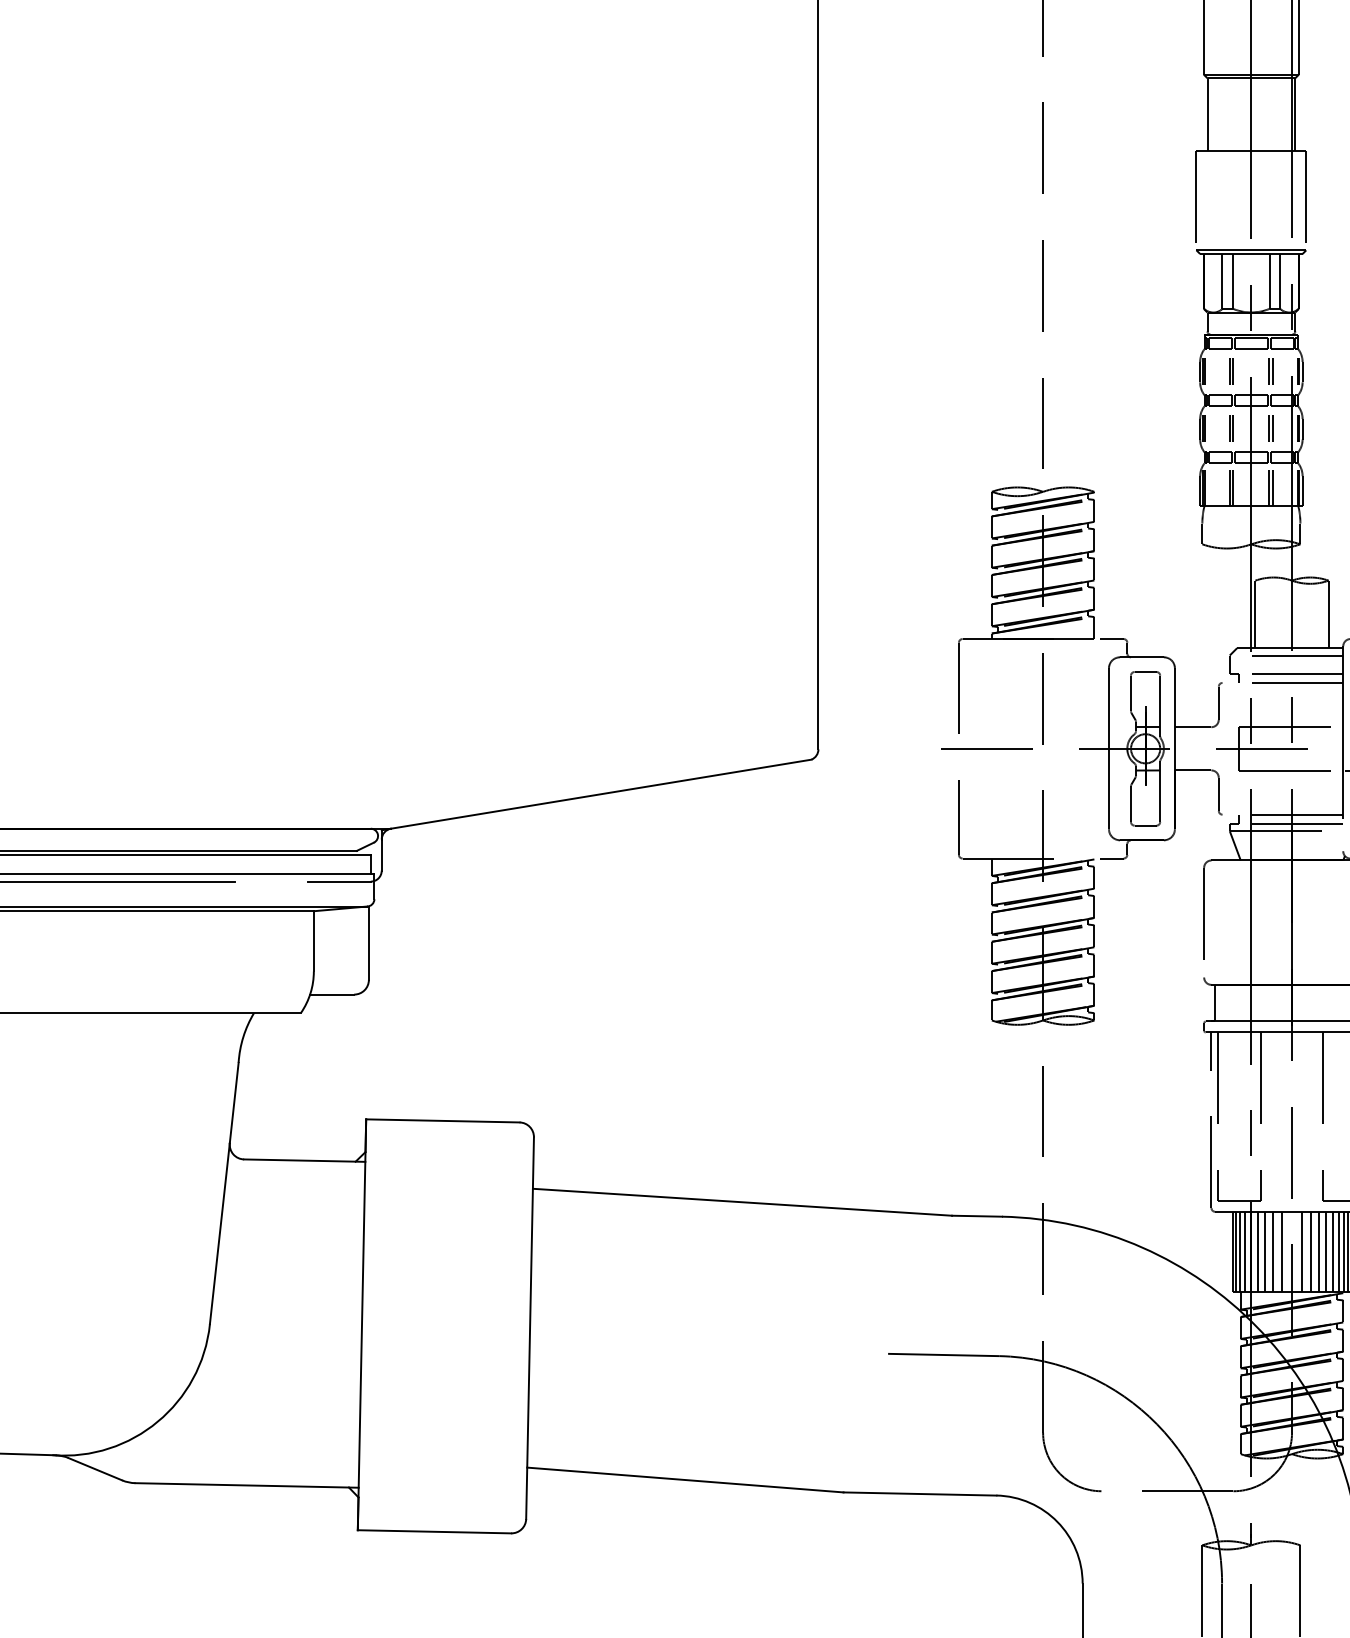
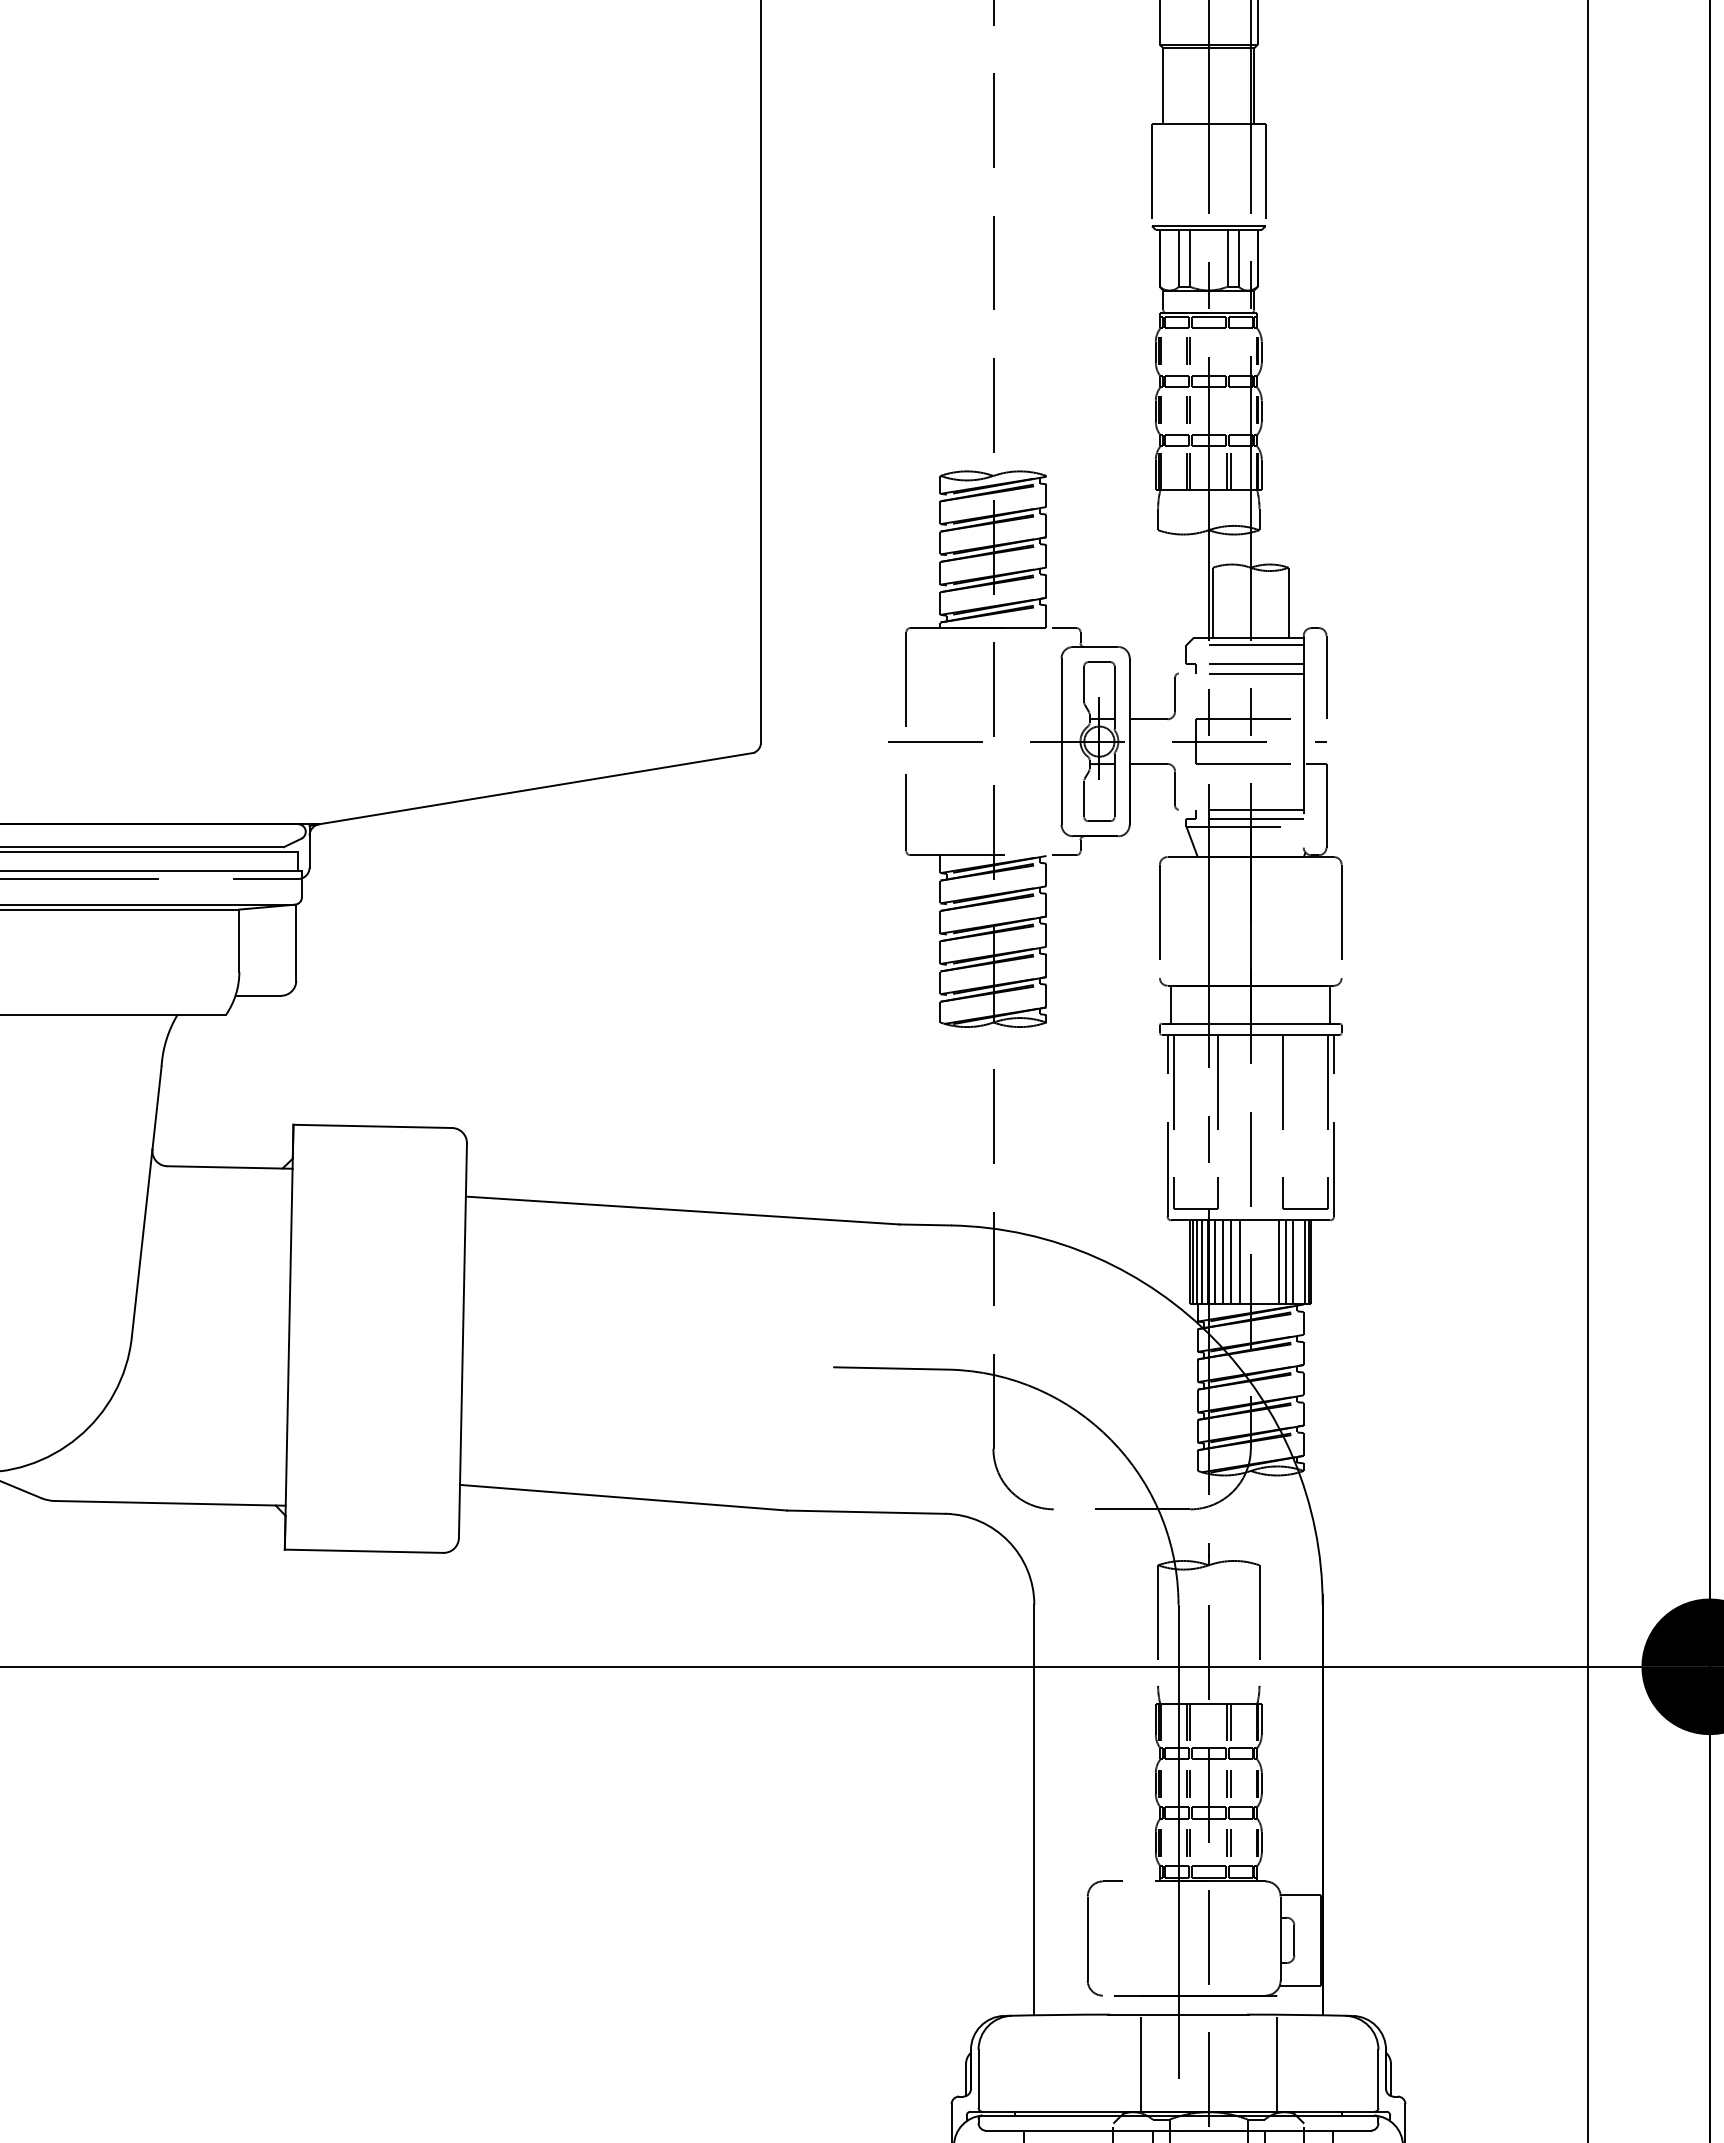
part: (1270, 370) -> (1228, 350), removed
part: (1270, 427) -> (1228, 409), removed
line: (1302, 1251) -> (1261, 1261), removed
line: (1311, 1251) -> (1270, 1261), removed
line: (1339, 1251) -> (1299, 1261), removed

